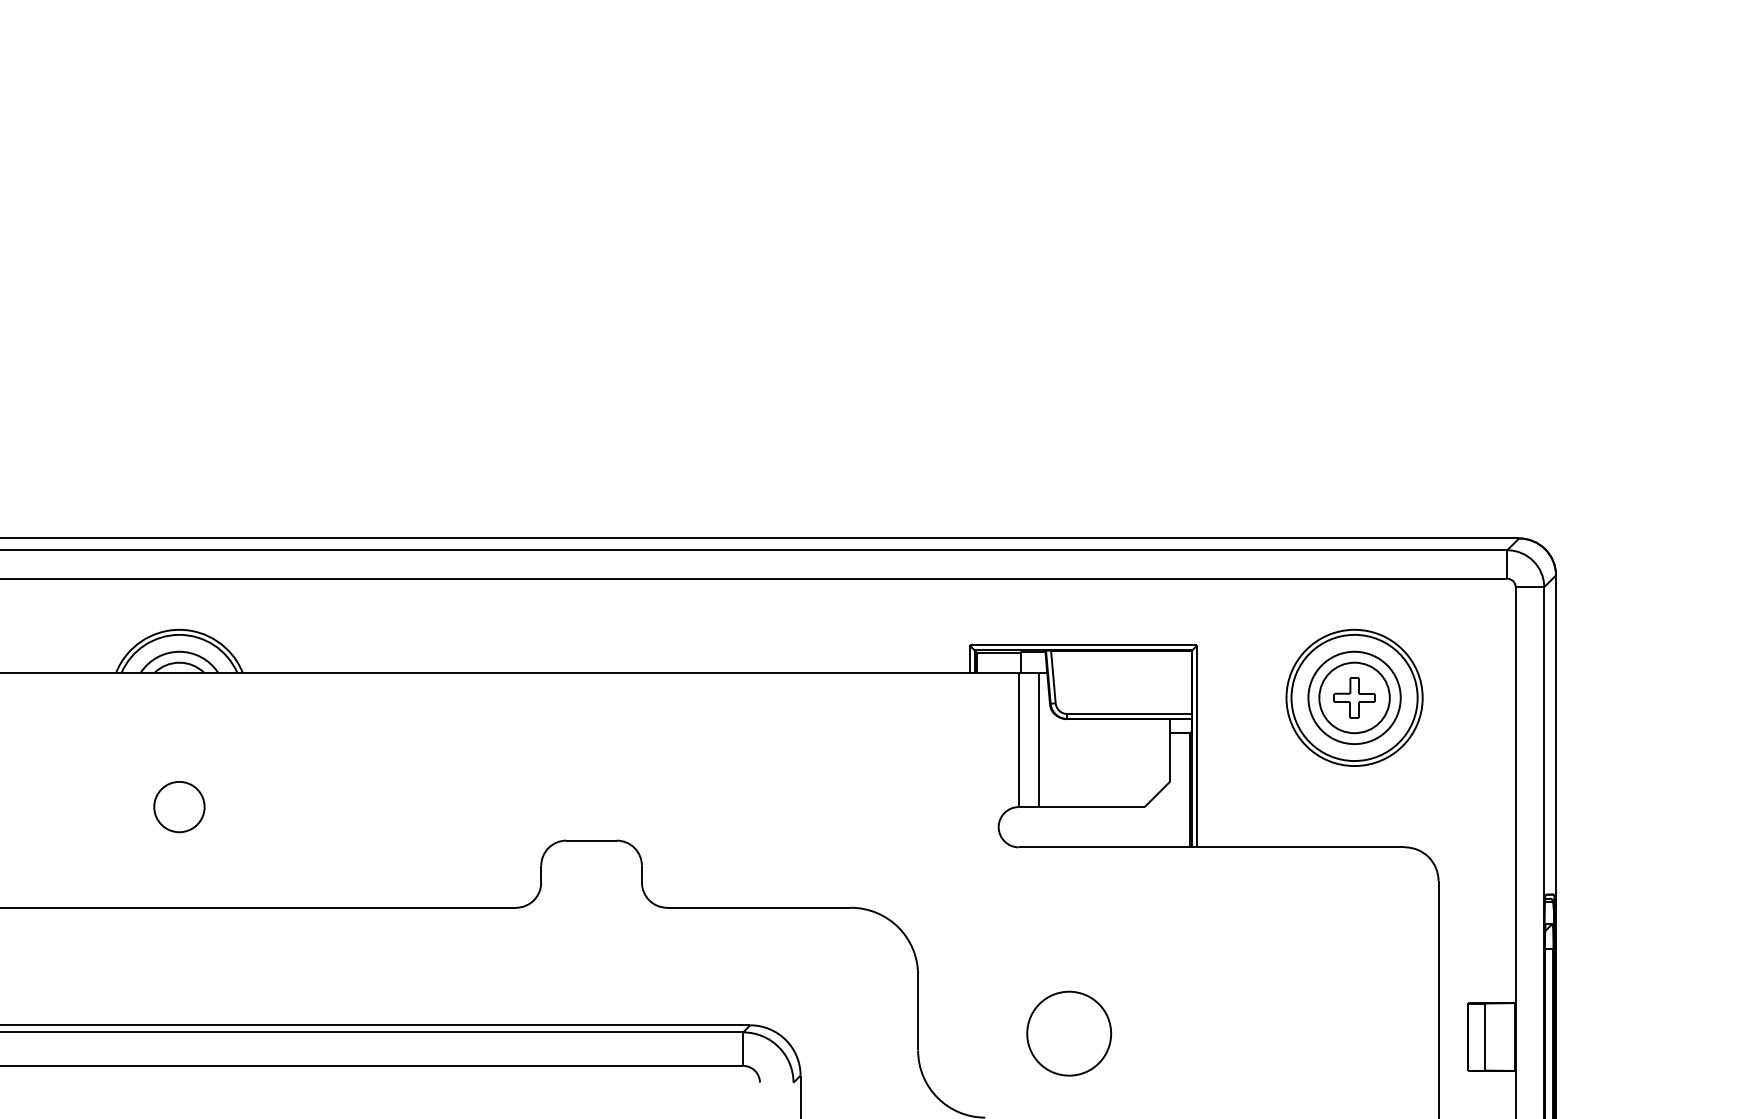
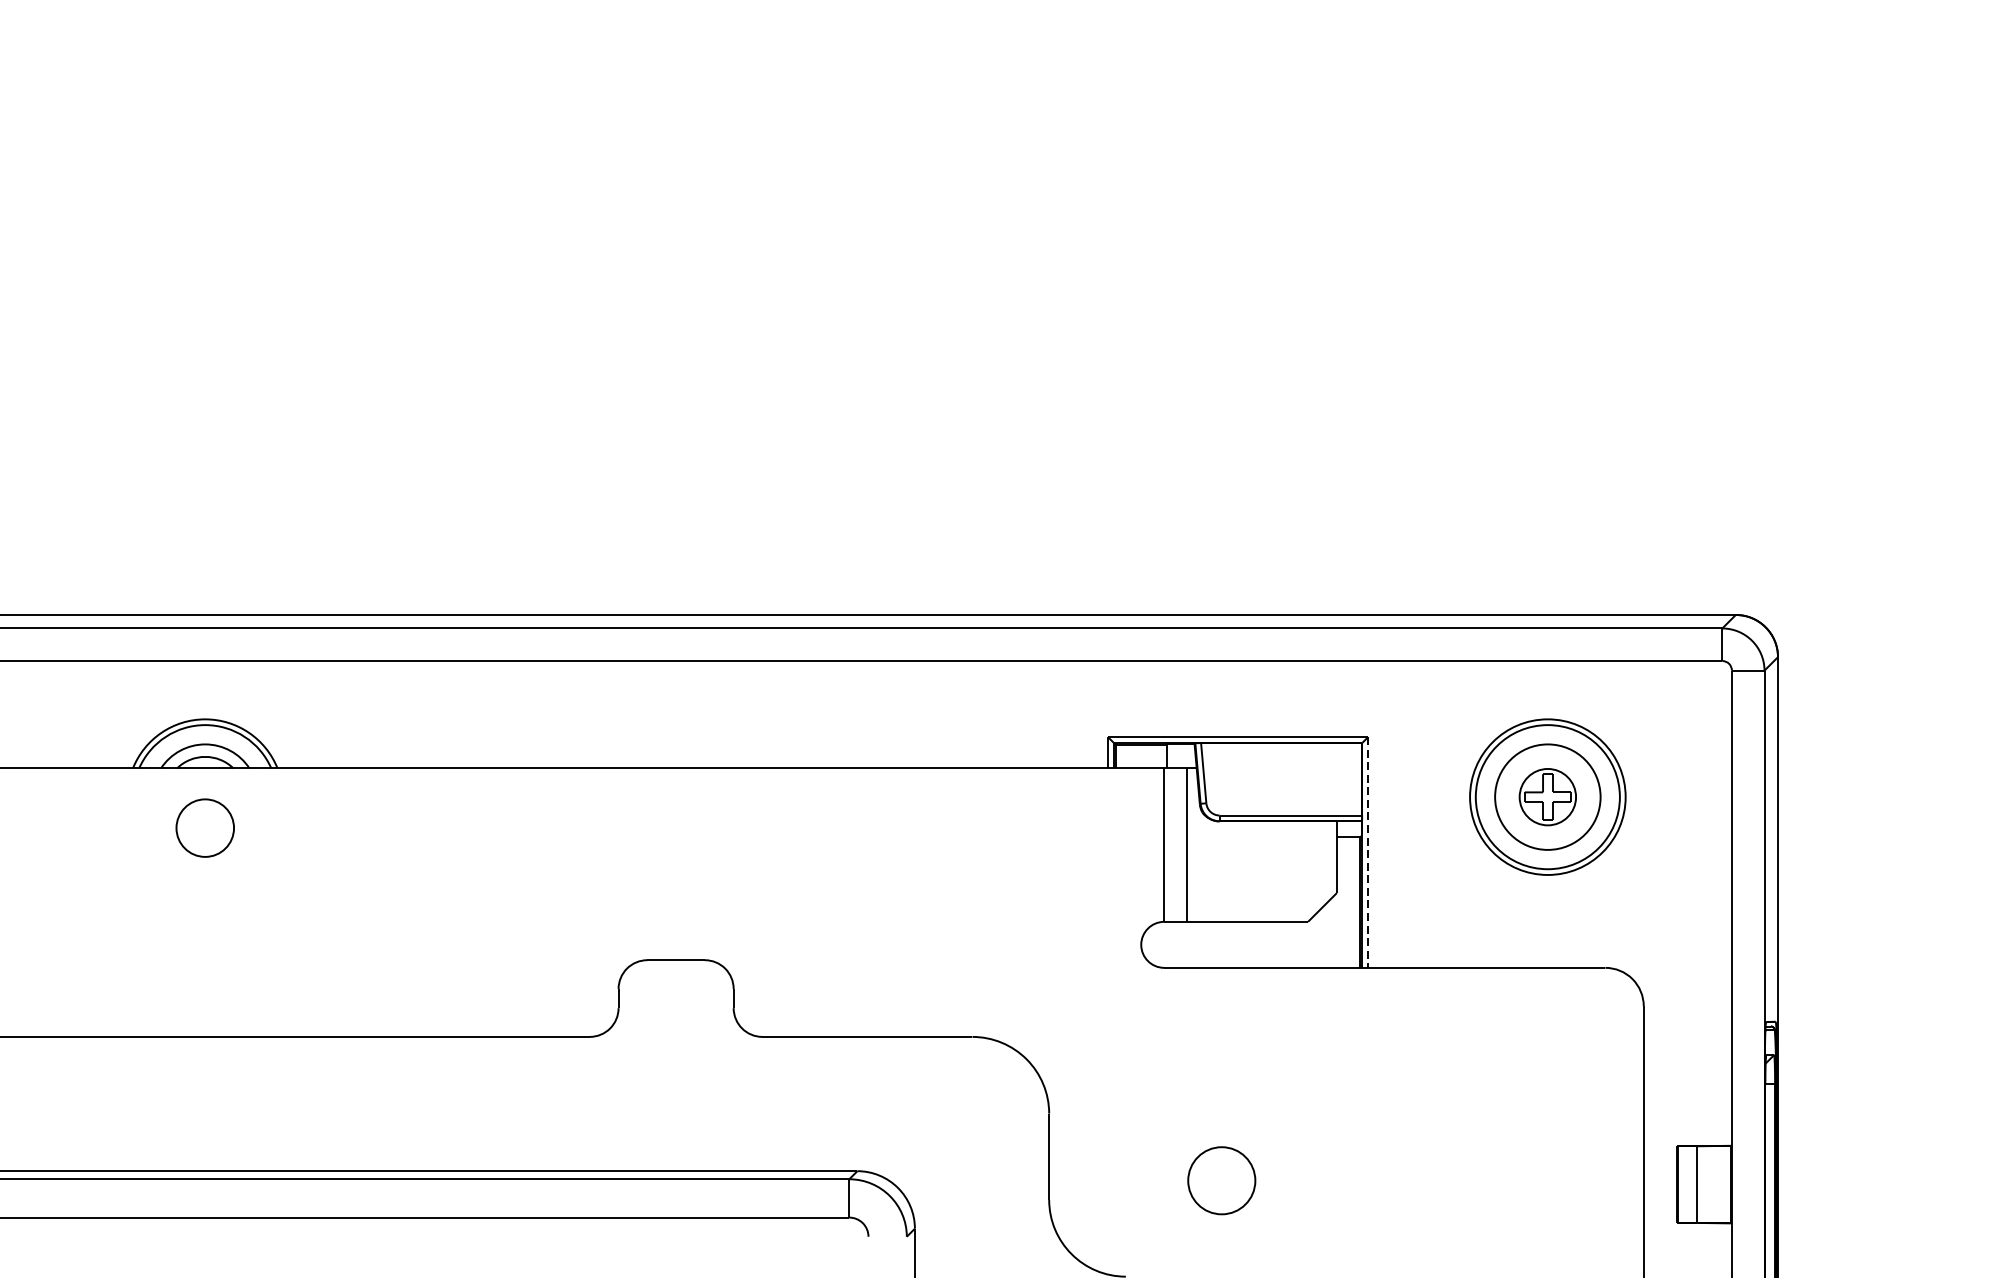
circle: (1354, 697) -> (1547, 796), size x0.7
line: (1197, 746) -> (1368, 852), solid -> dashed
circle: (179, 807) -> (205, 828), moved
circle: (1069, 1033) -> (1222, 1180), size x0.7

